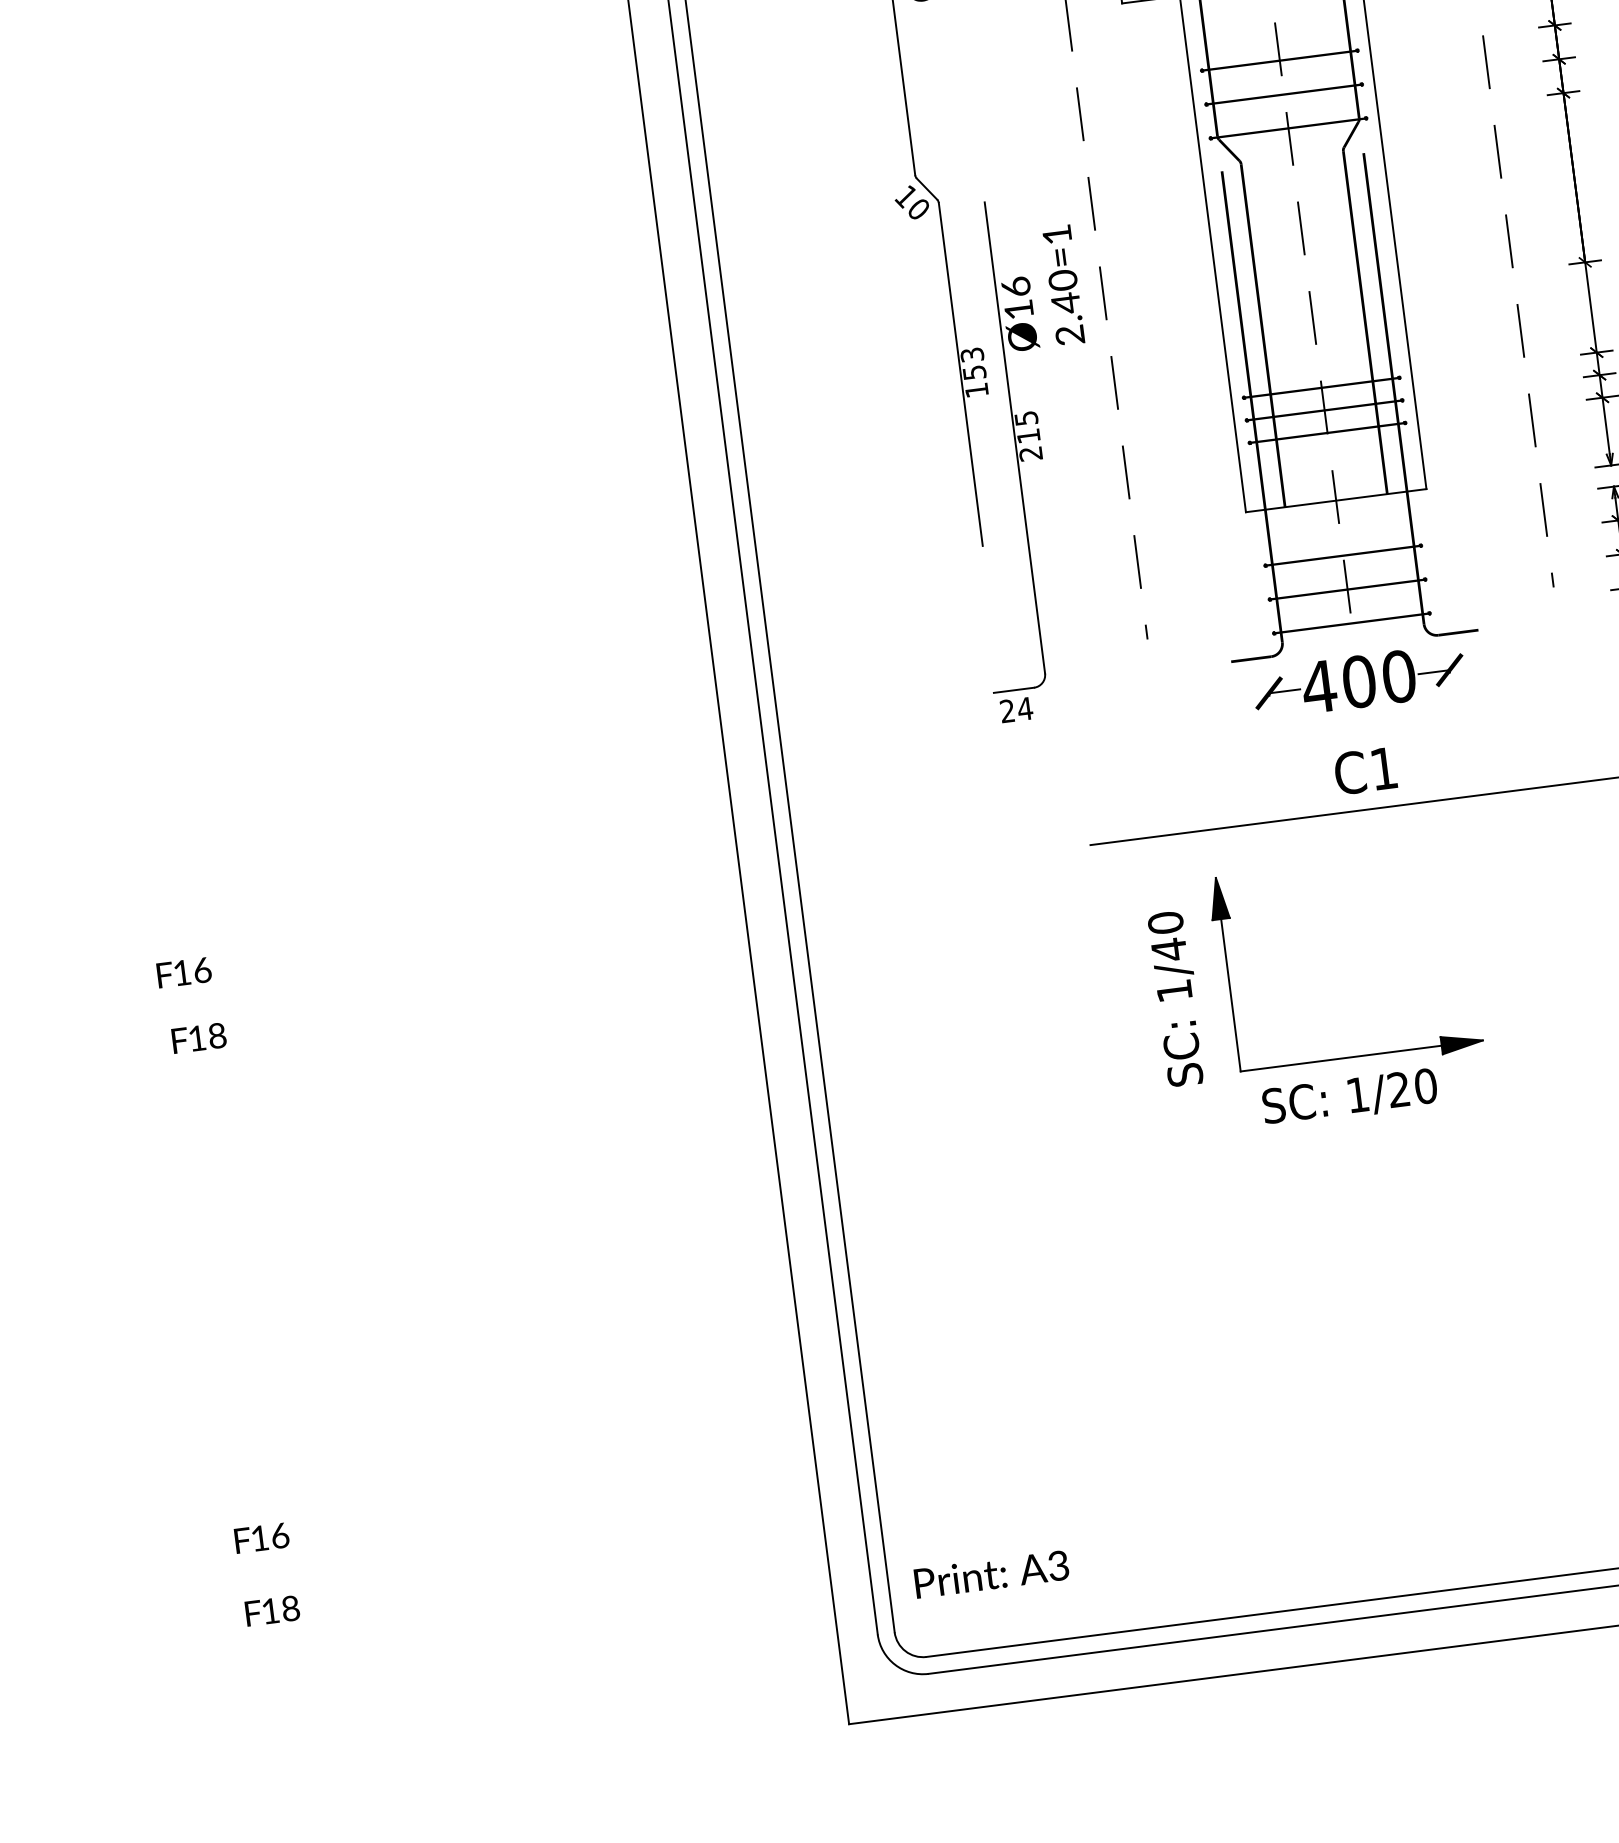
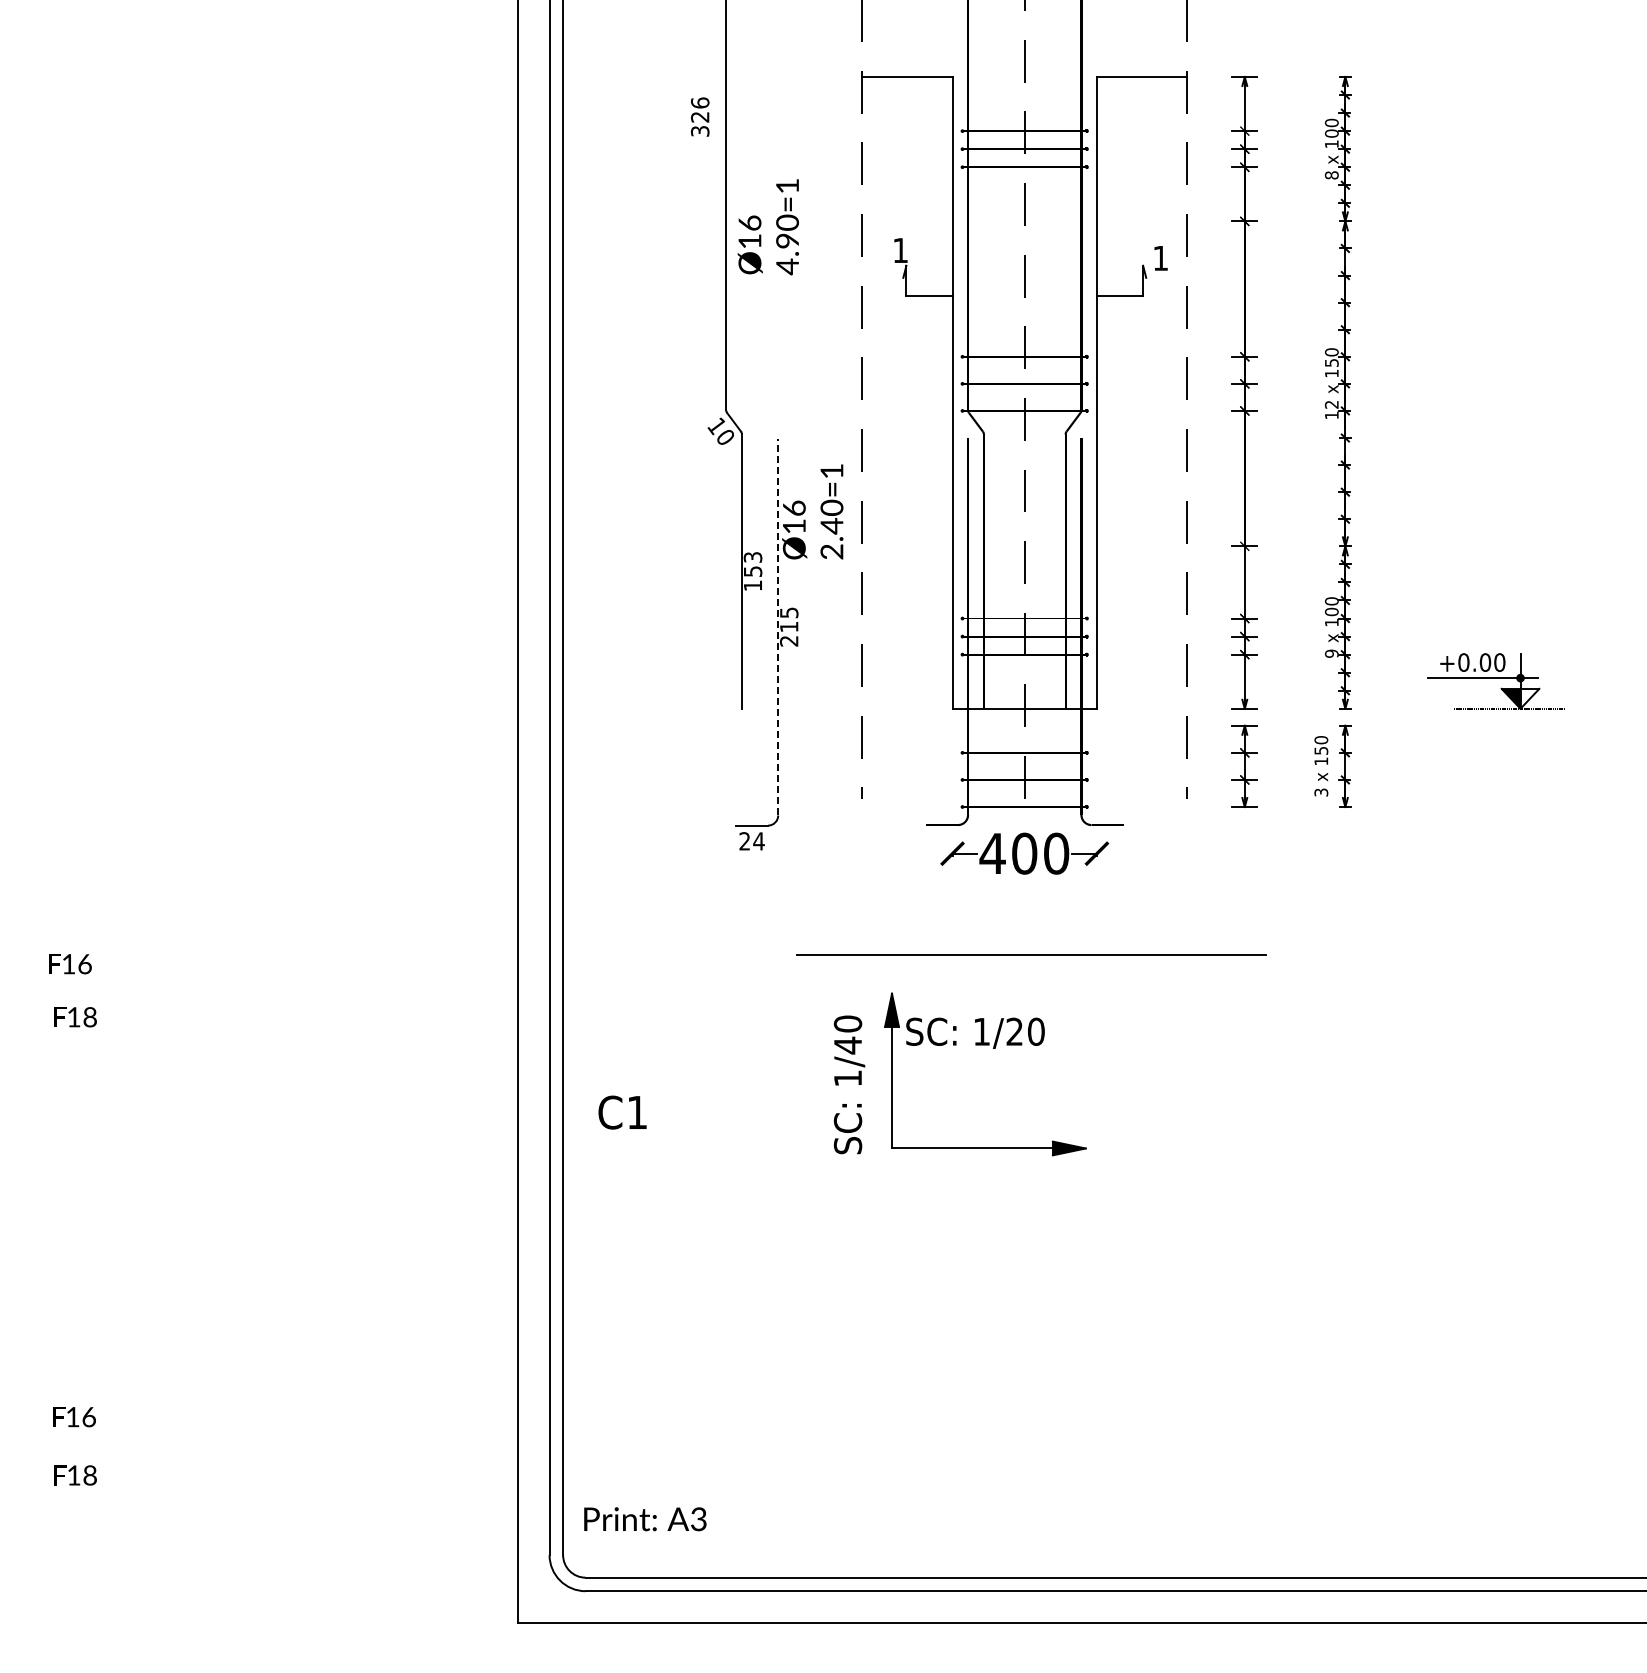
line: (1015, 437) -> (778, 626), solid -> dashed
text: (1365, 770) -> (622, 1112), moved
text: (1349, 1096) -> (975, 1032), moved

